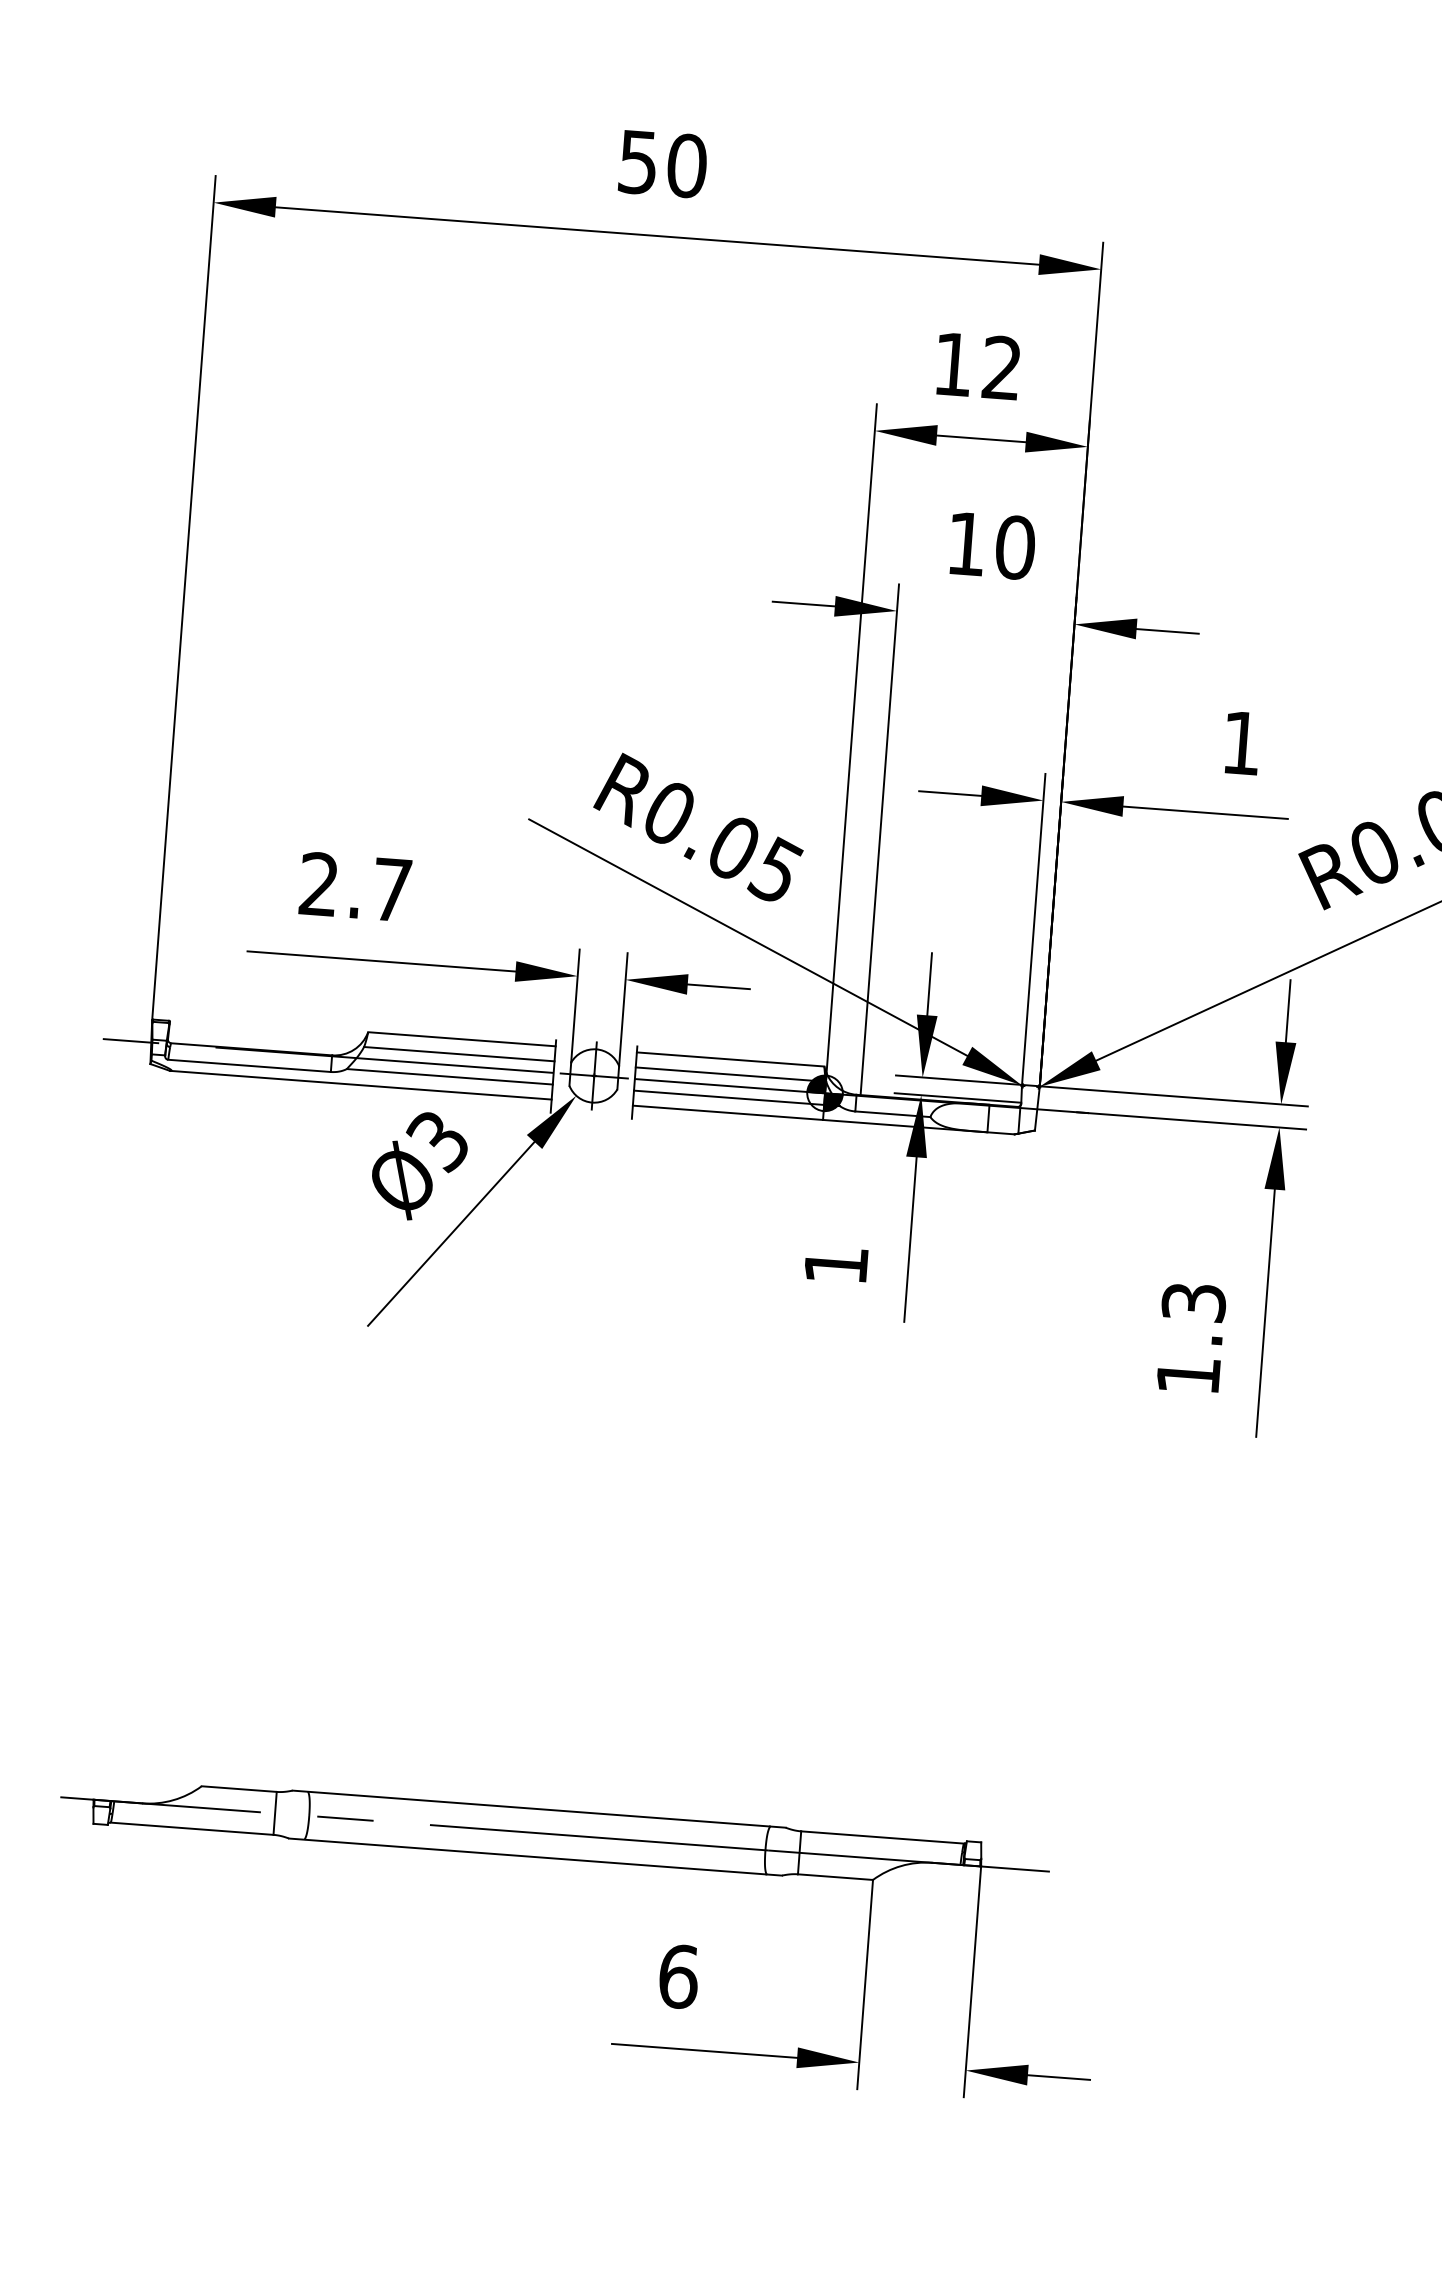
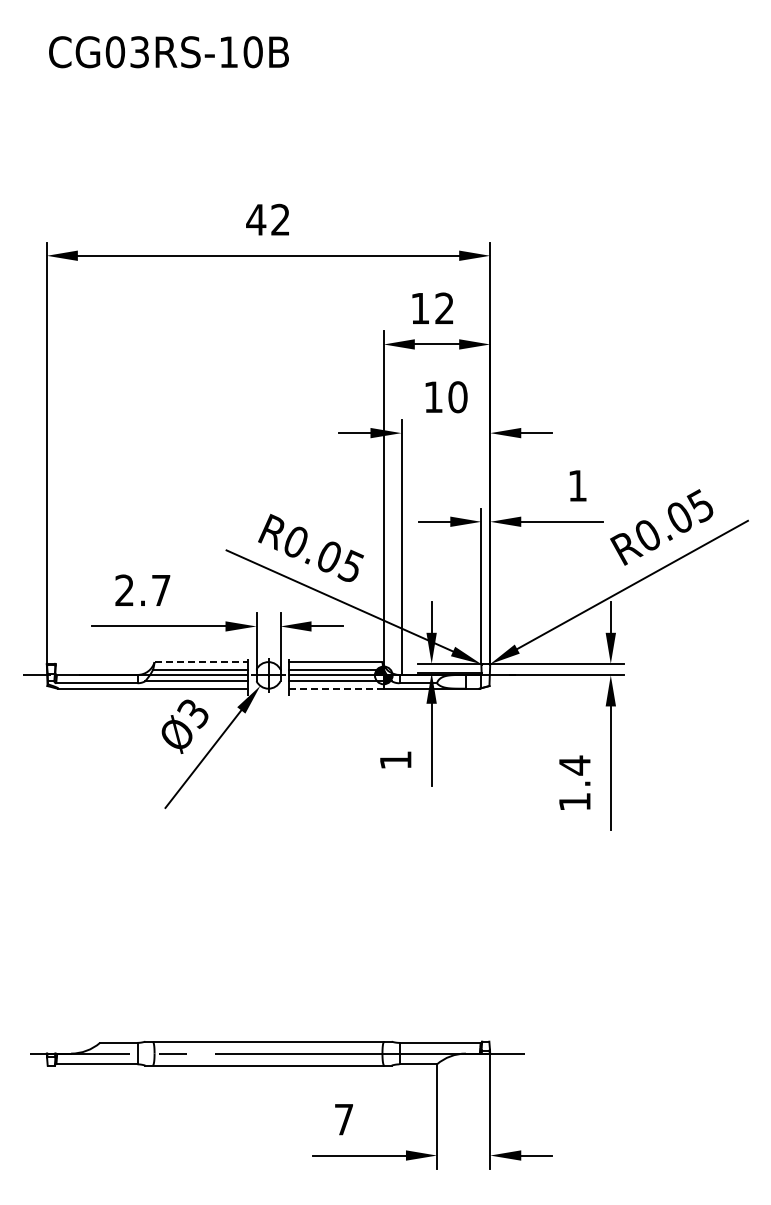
text: (662, 163) -> (268, 219), 50 -> 42
line: (462, 1040) -> (201, 662), solid -> dashed
line: (728, 1112) -> (336, 688), solid -> dashed
text: (1193, 1302) -> (574, 765), 1.3 -> 1.4
text: (677, 1976) -> (343, 1119), 6 -> 7

